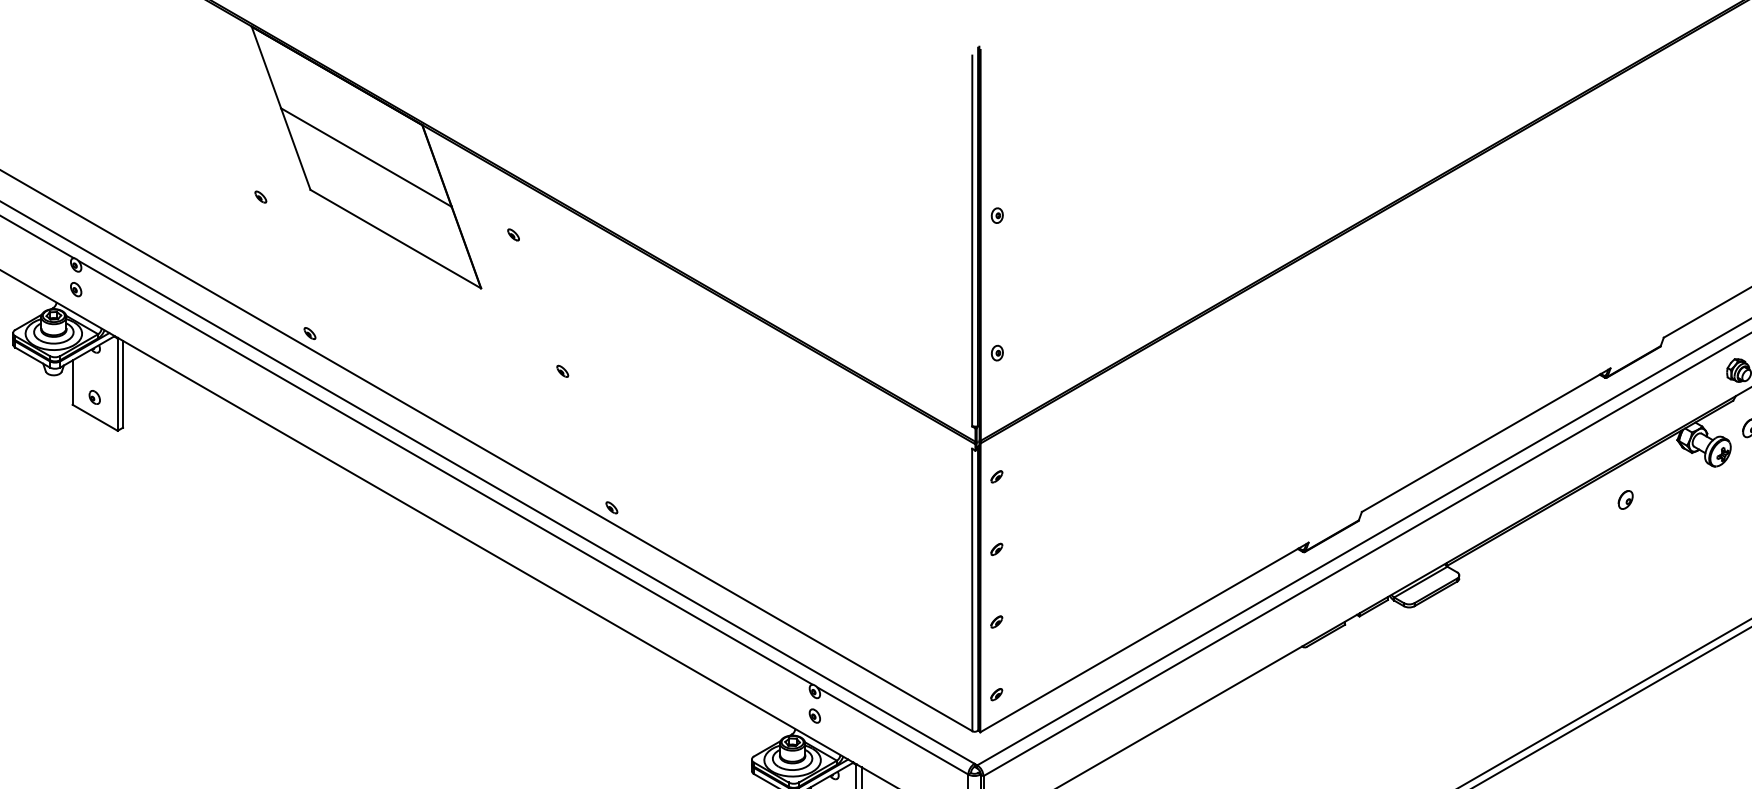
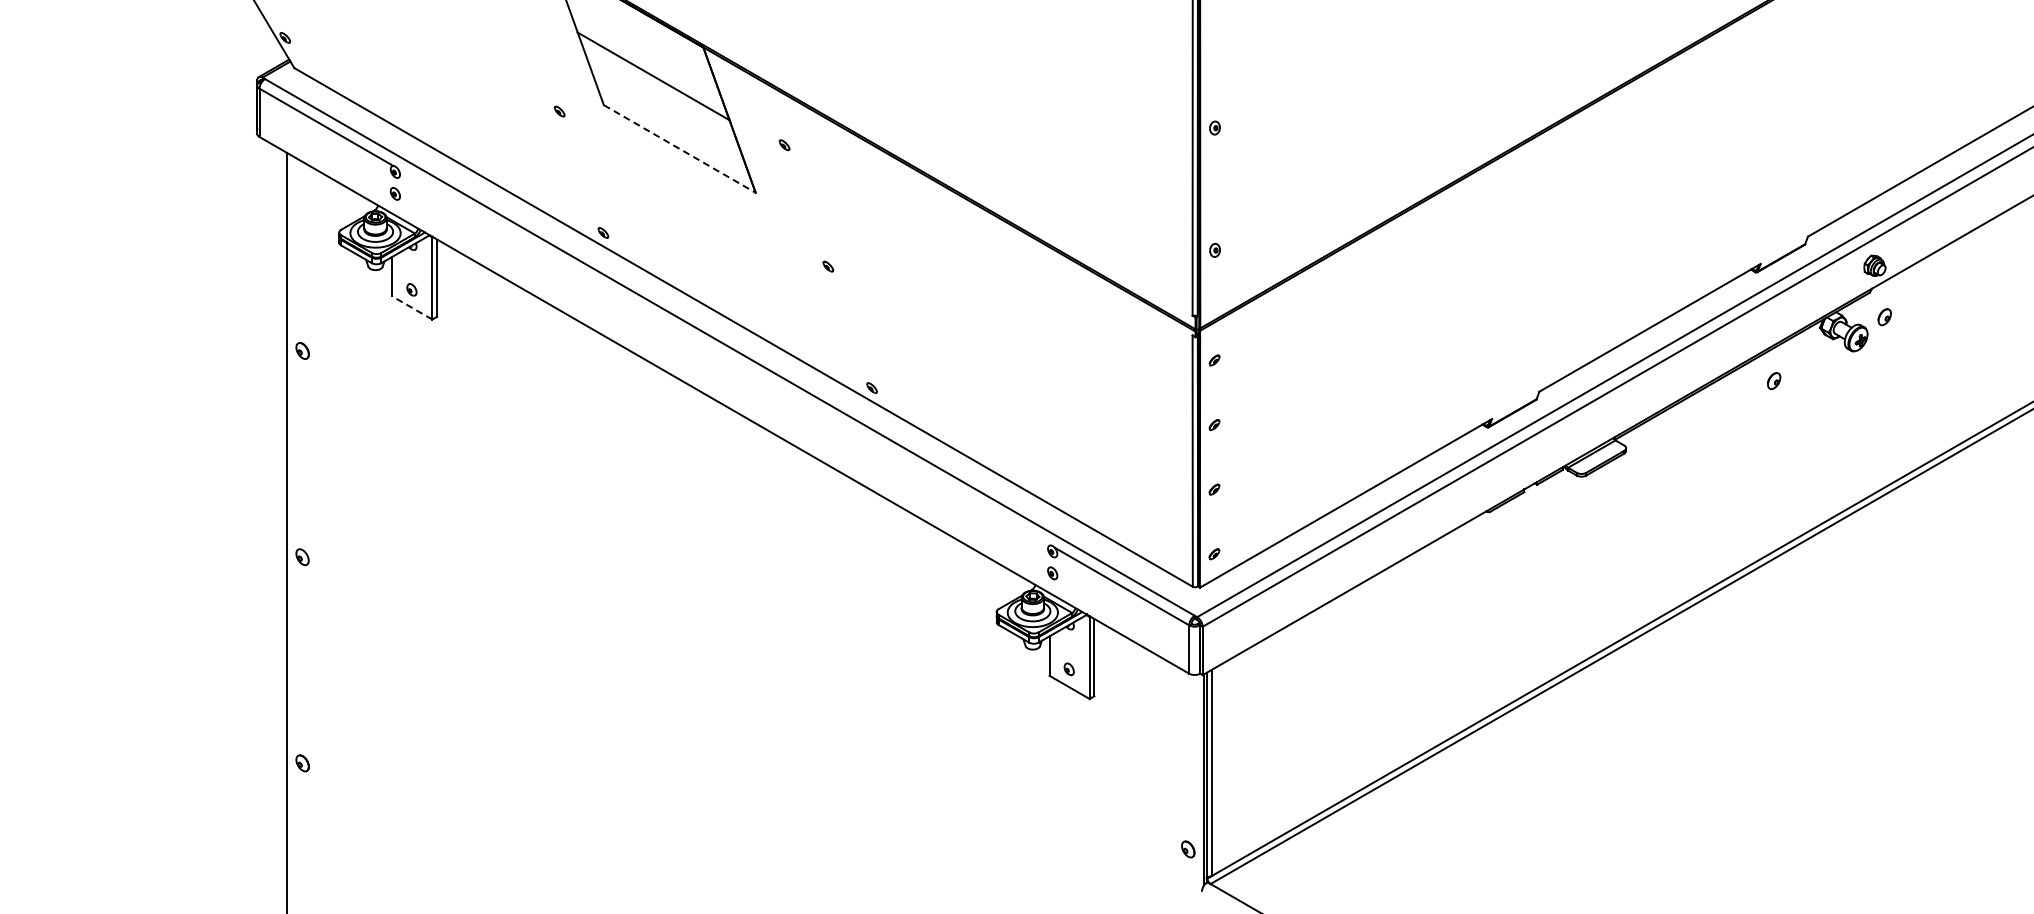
line: (395, 238) -> (679, 148), solid -> dashed
line: (94, 417) -> (411, 307), solid -> dashed
line: (446, 472) -> (724, 356), removed

